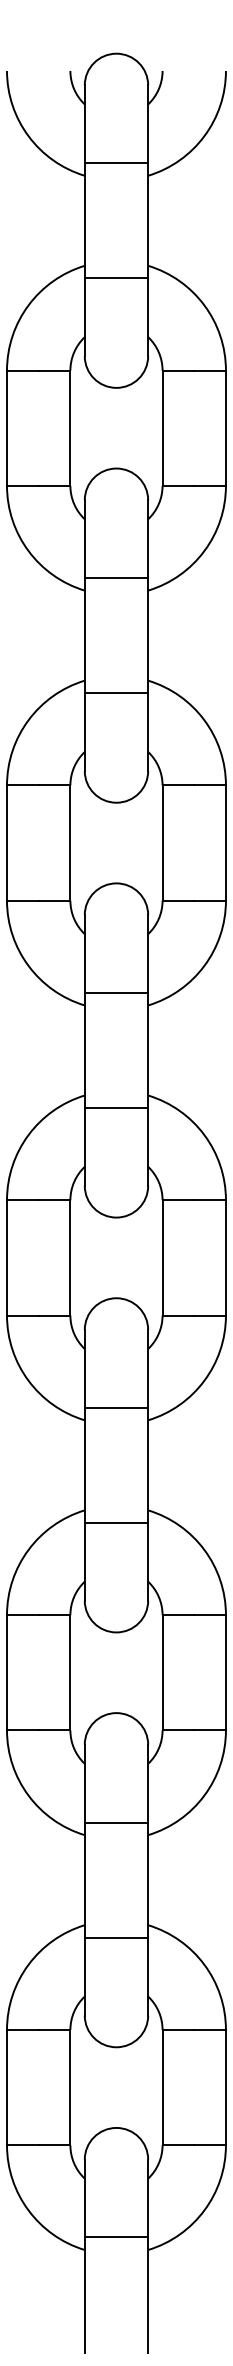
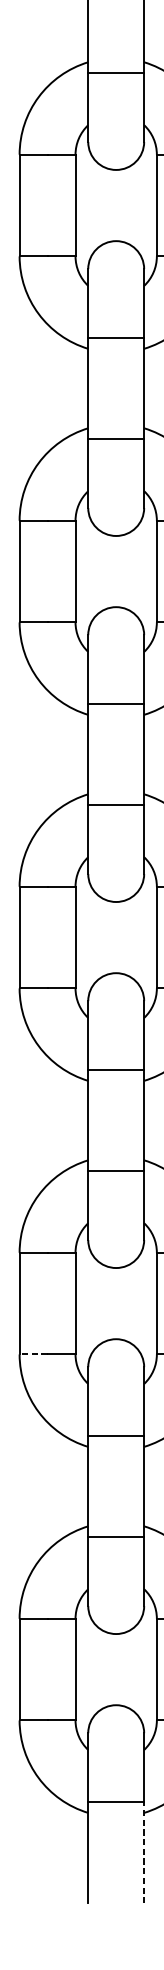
line: (22, 1730) -> (33, 1354), solid -> dashed
line: (148, 2295) -> (144, 1853), solid -> dashed

